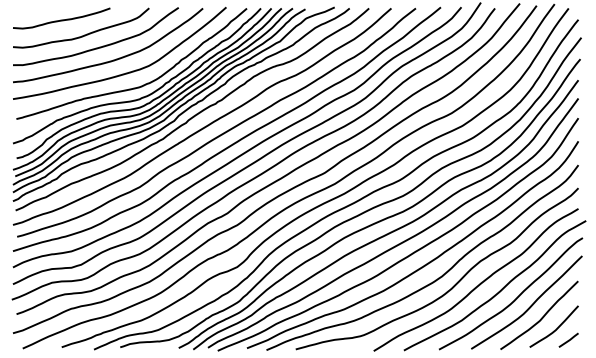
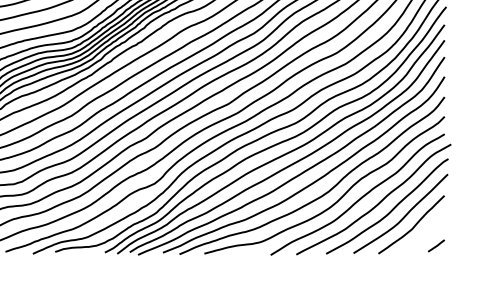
curve: (556, 328) -> (426, 235), removed

